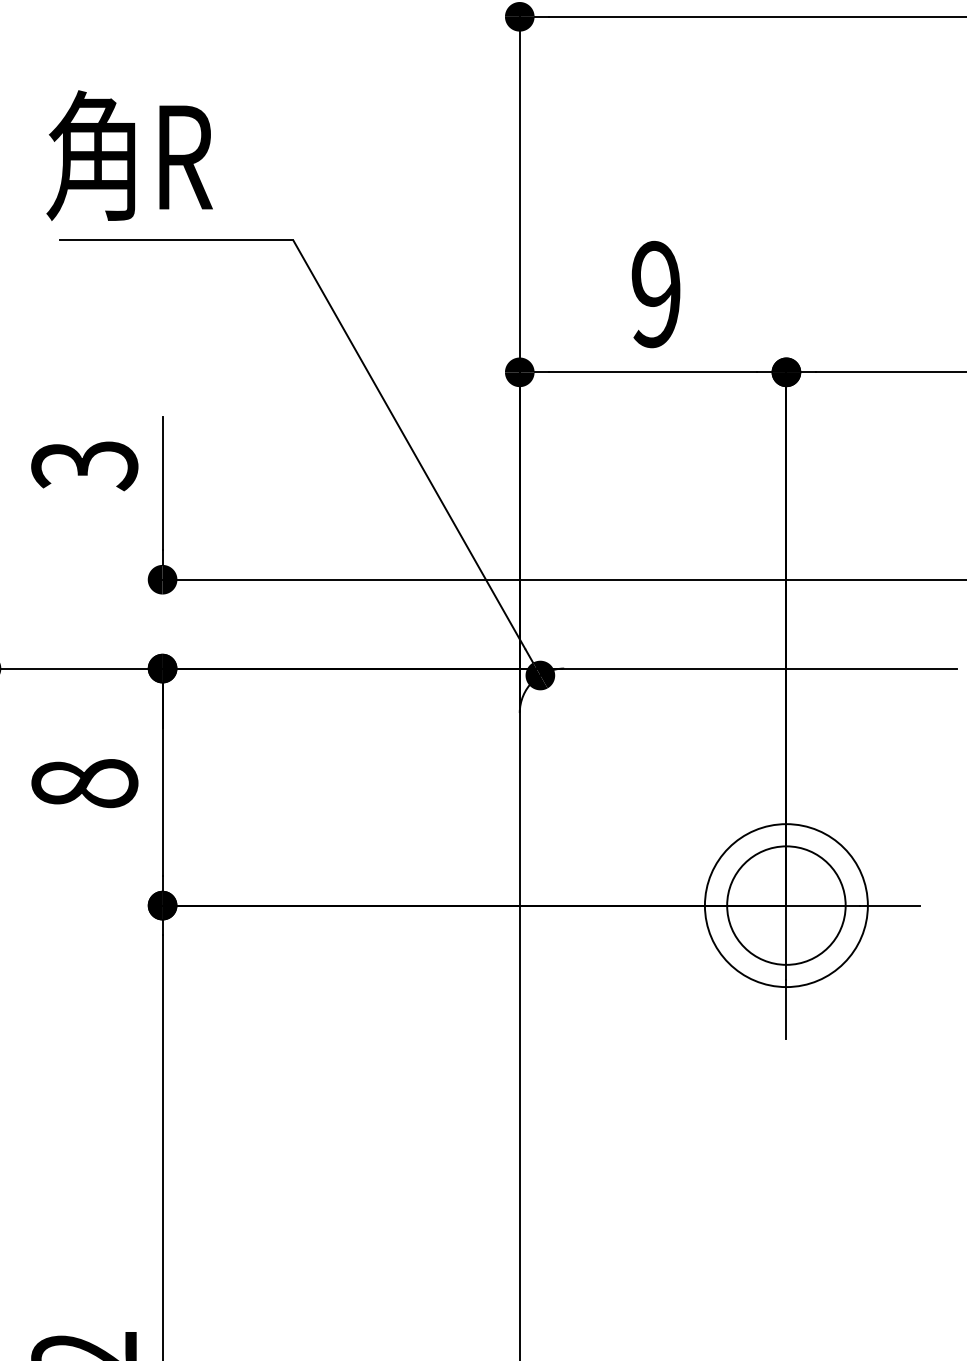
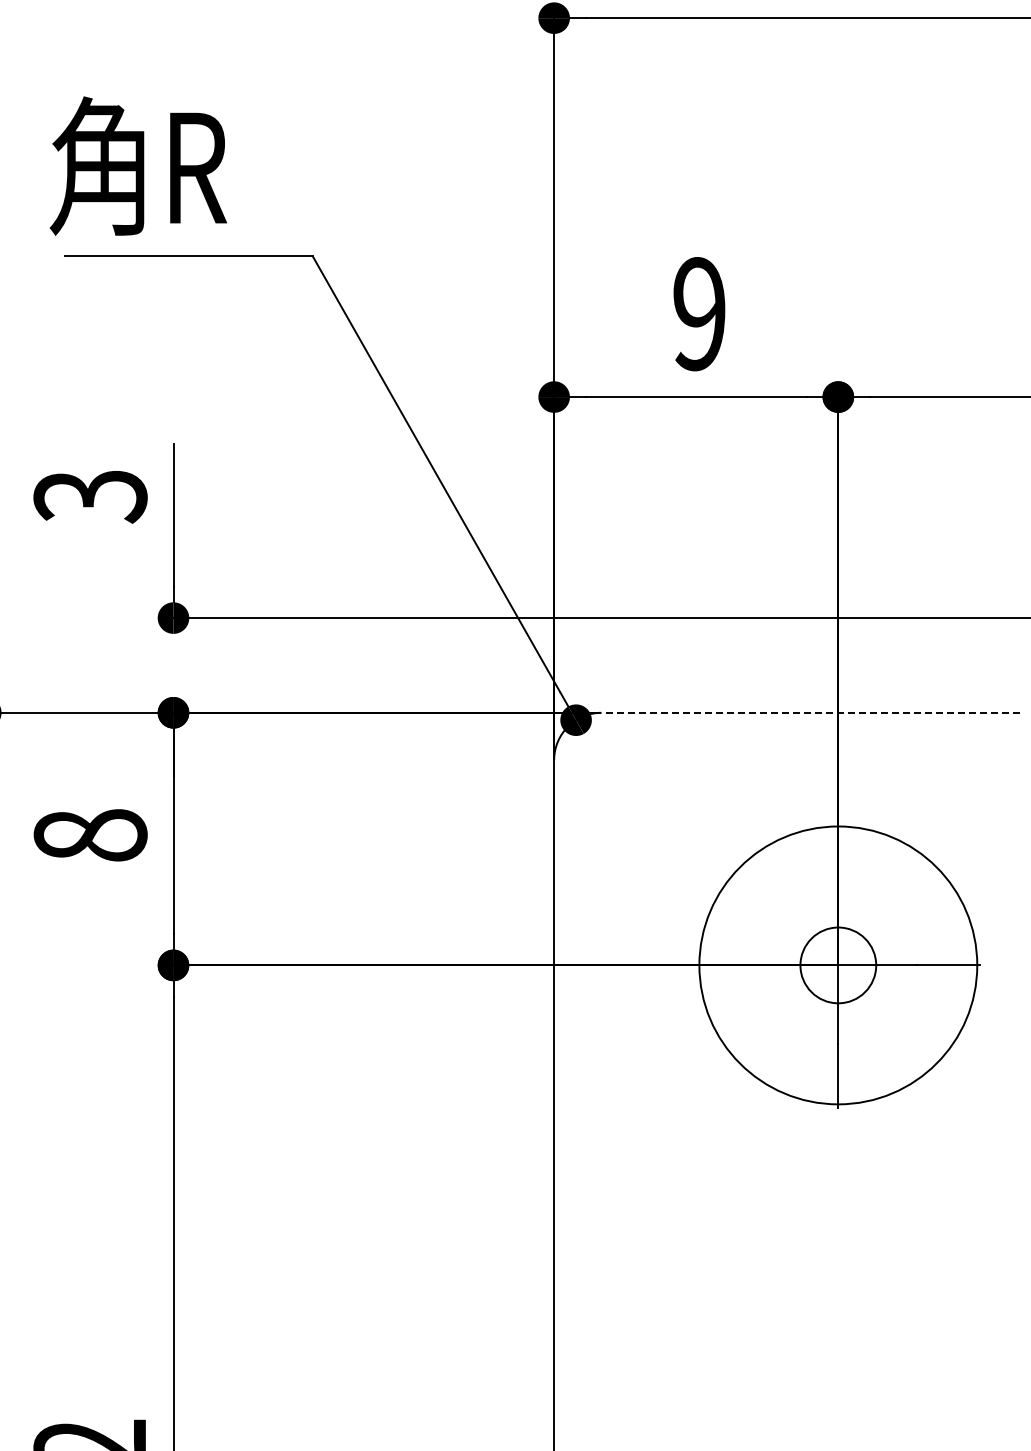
line: (760, 668) -> (810, 712), solid -> dashed
circle: (786, 905) -> (838, 965), size x0.6
circle: (786, 905) -> (838, 965), size x1.6

